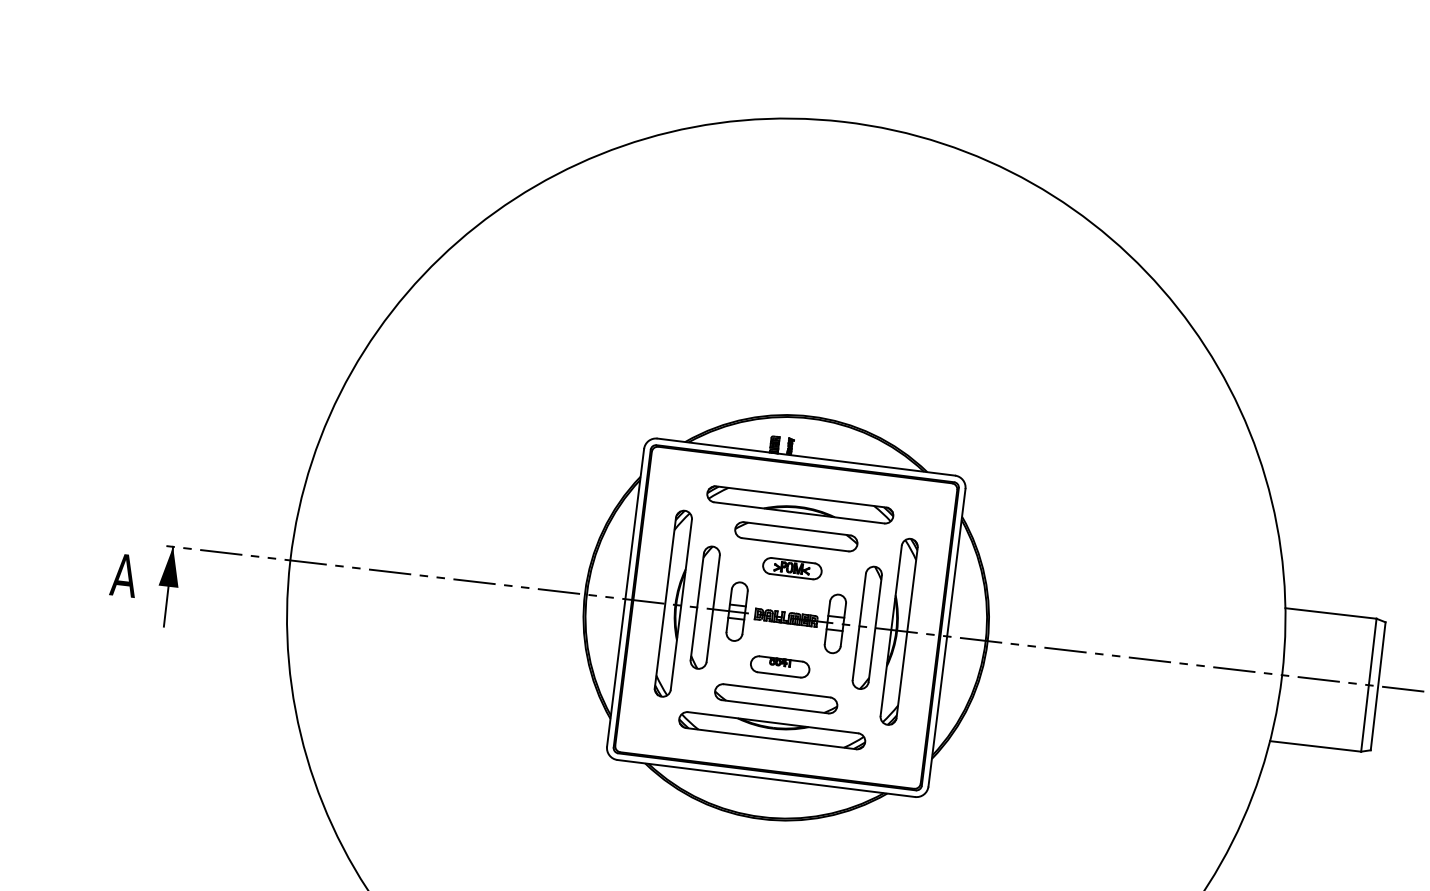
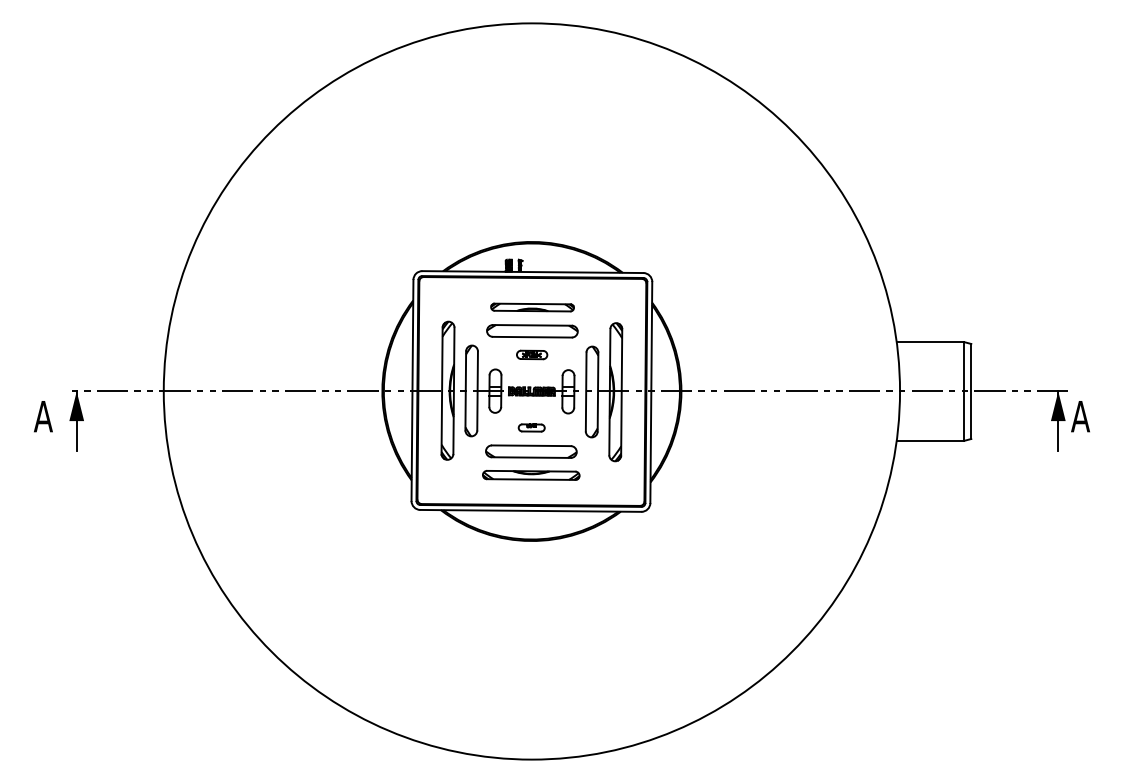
part: (800, 504) -> (532, 307), size x0.6
part: (791, 567) -> (531, 354), size x0.7
part: (780, 666) -> (531, 427), size x0.6
part: (772, 730) -> (531, 475), size x0.7

